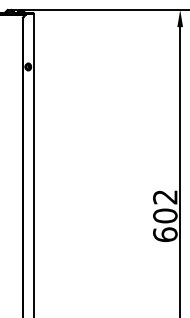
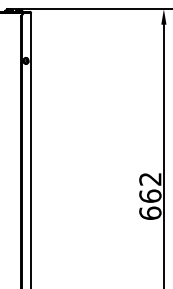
text: (165, 215) -> (150, 195), 602 -> 662

